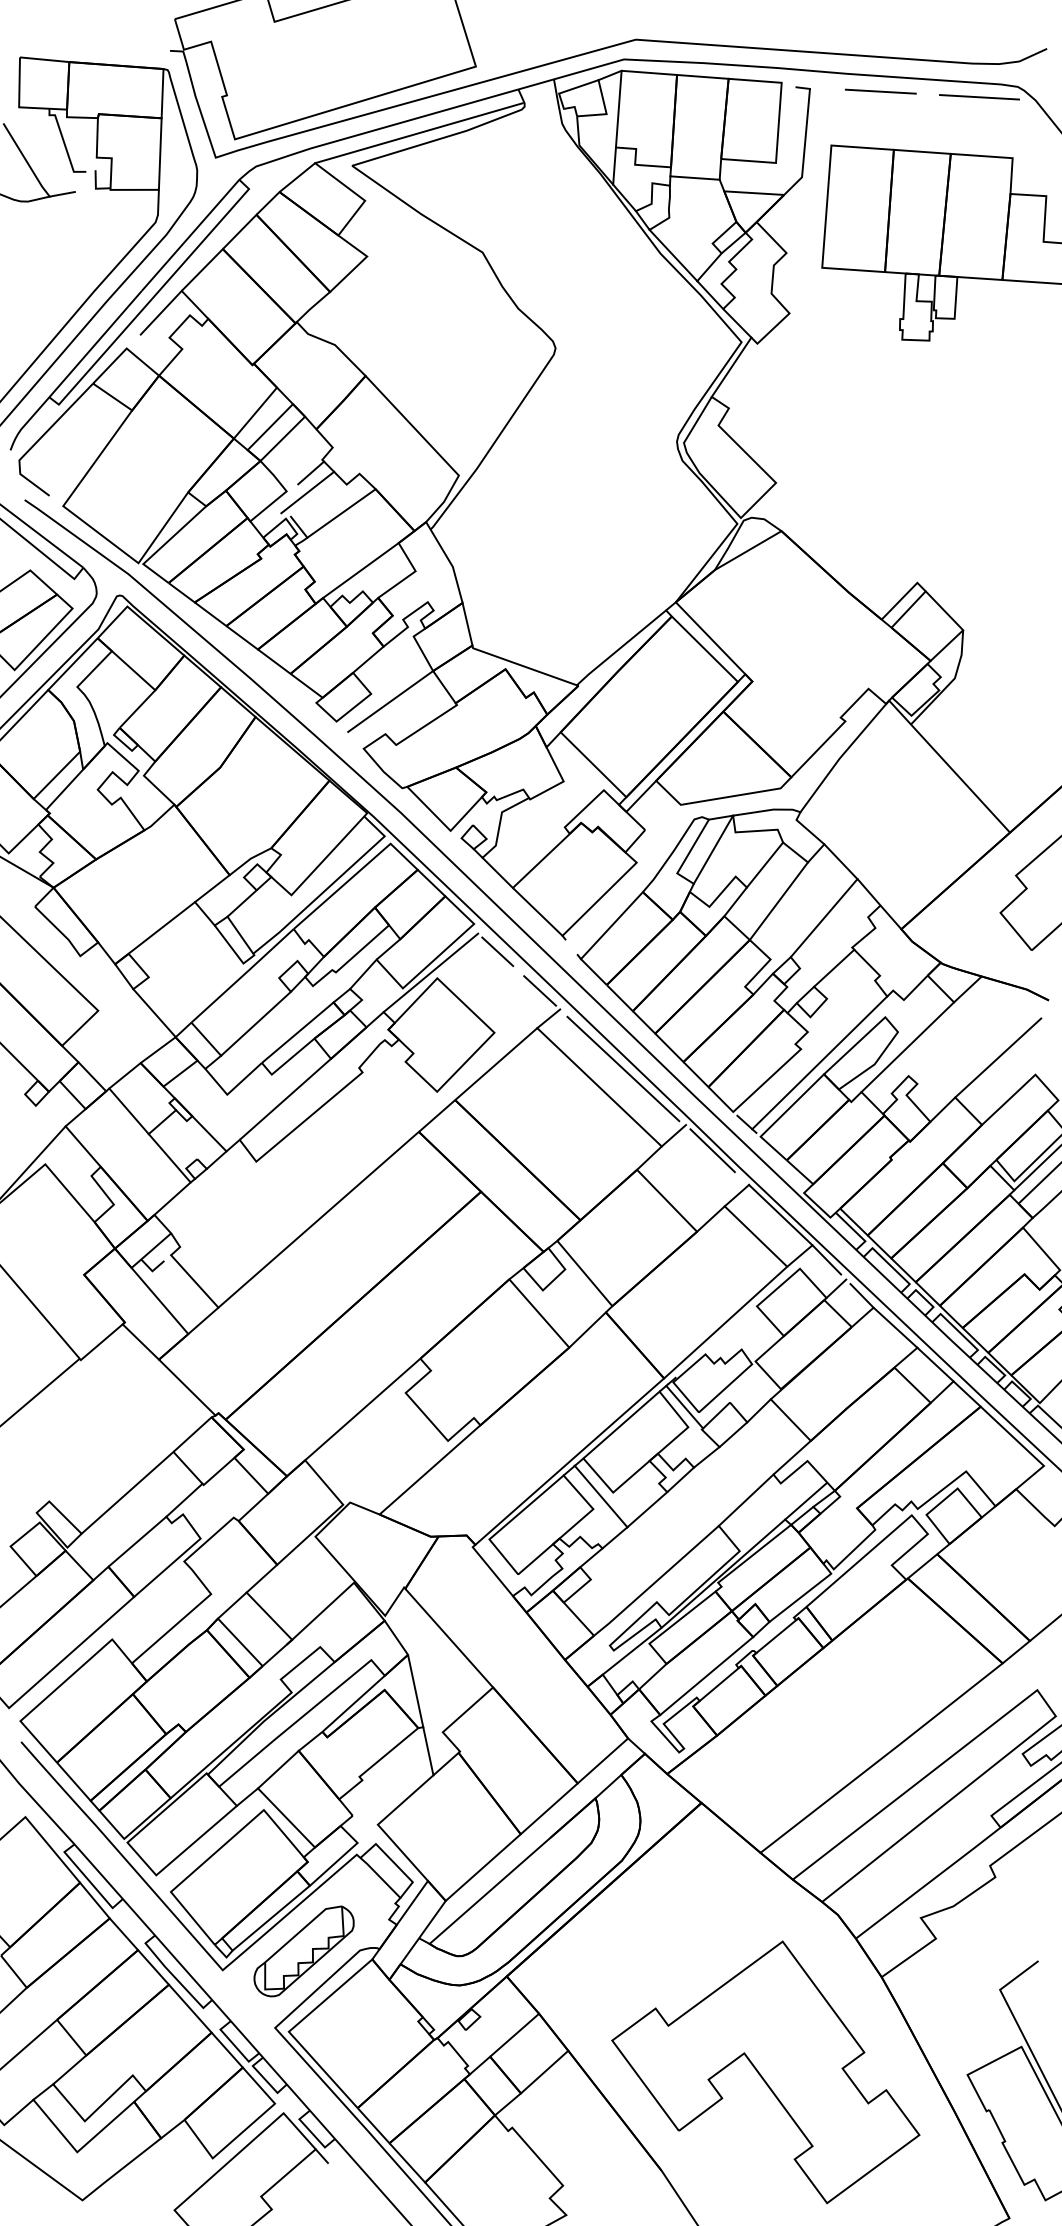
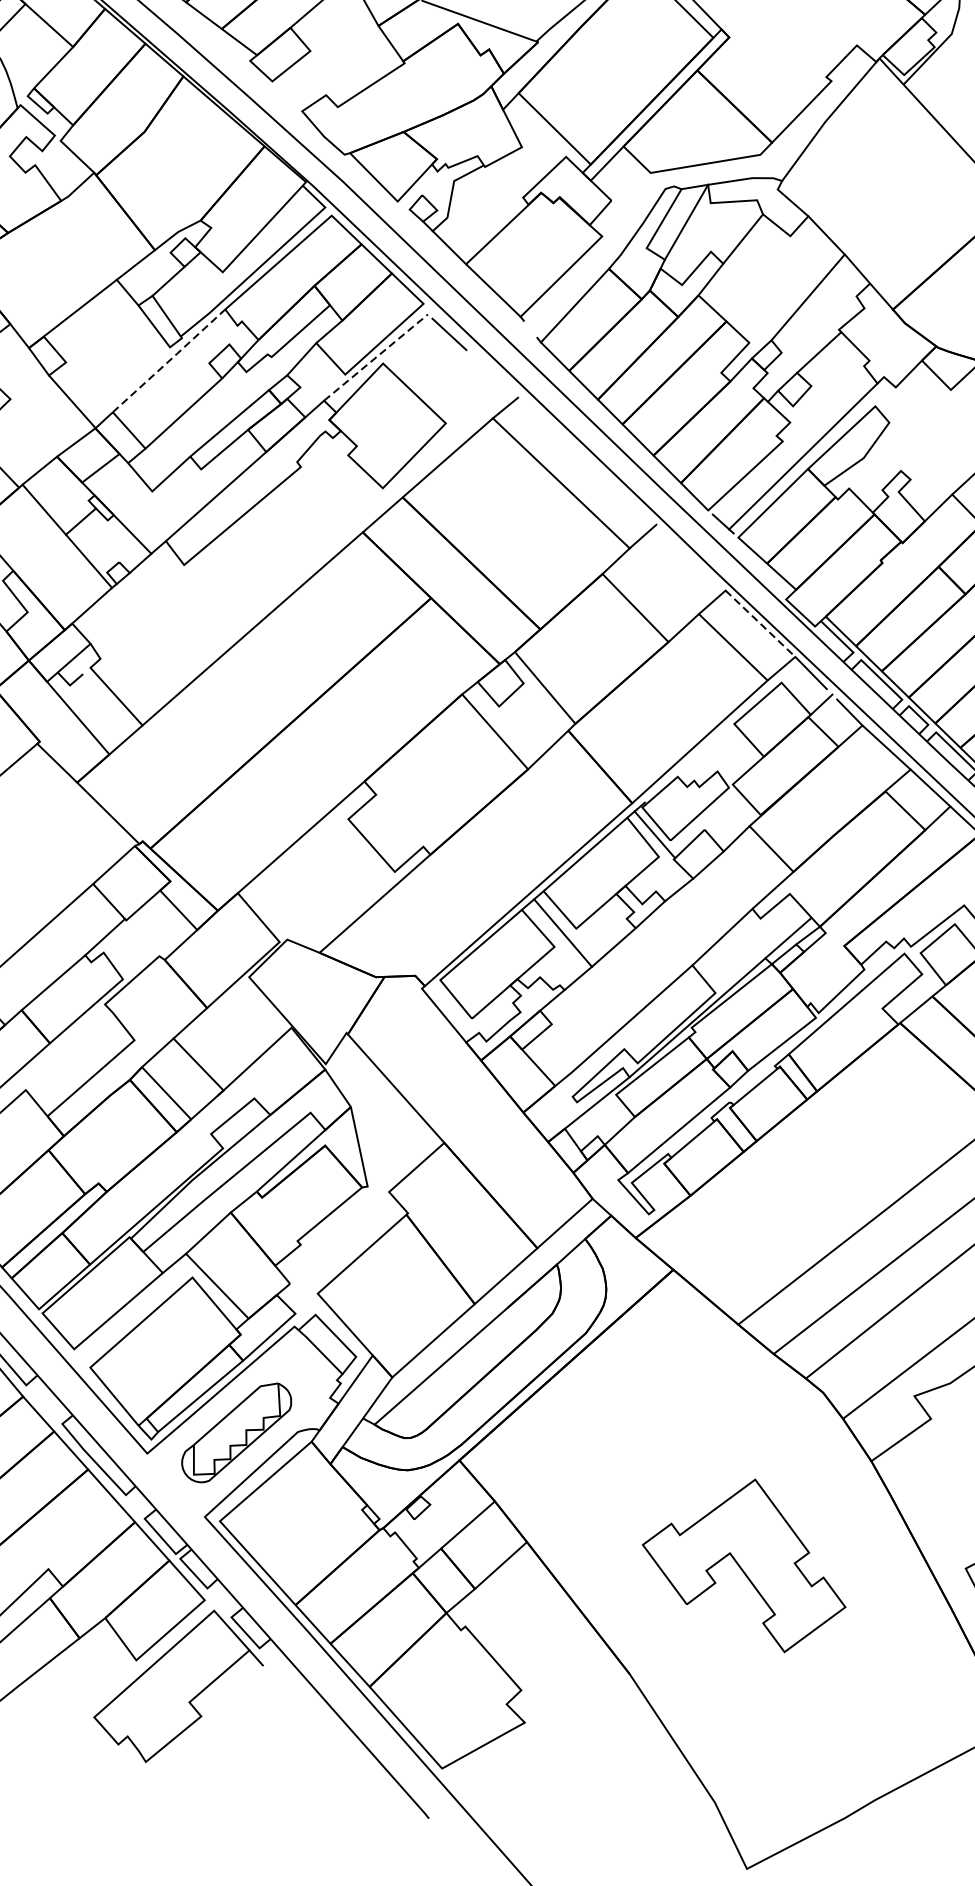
line: (390, 701) -> (331, 59), removed
line: (778, 901) -> (757, 279), removed
line: (431, 972) -> (376, 357), solid -> dashed
line: (243, 975) -> (170, 360), solid -> dashed
line: (540, 990) -> (496, 376), removed
line: (907, 1047) -> (899, 439), removed
line: (623, 1068) -> (587, 462), removed
line: (712, 1150) -> (685, 552), removed
line: (780, 1215) -> (760, 624), solid -> dashed
line: (428, 1751) -> (373, 1213), removed
part: (765, 2072) -> (743, 1565), size x0.6

